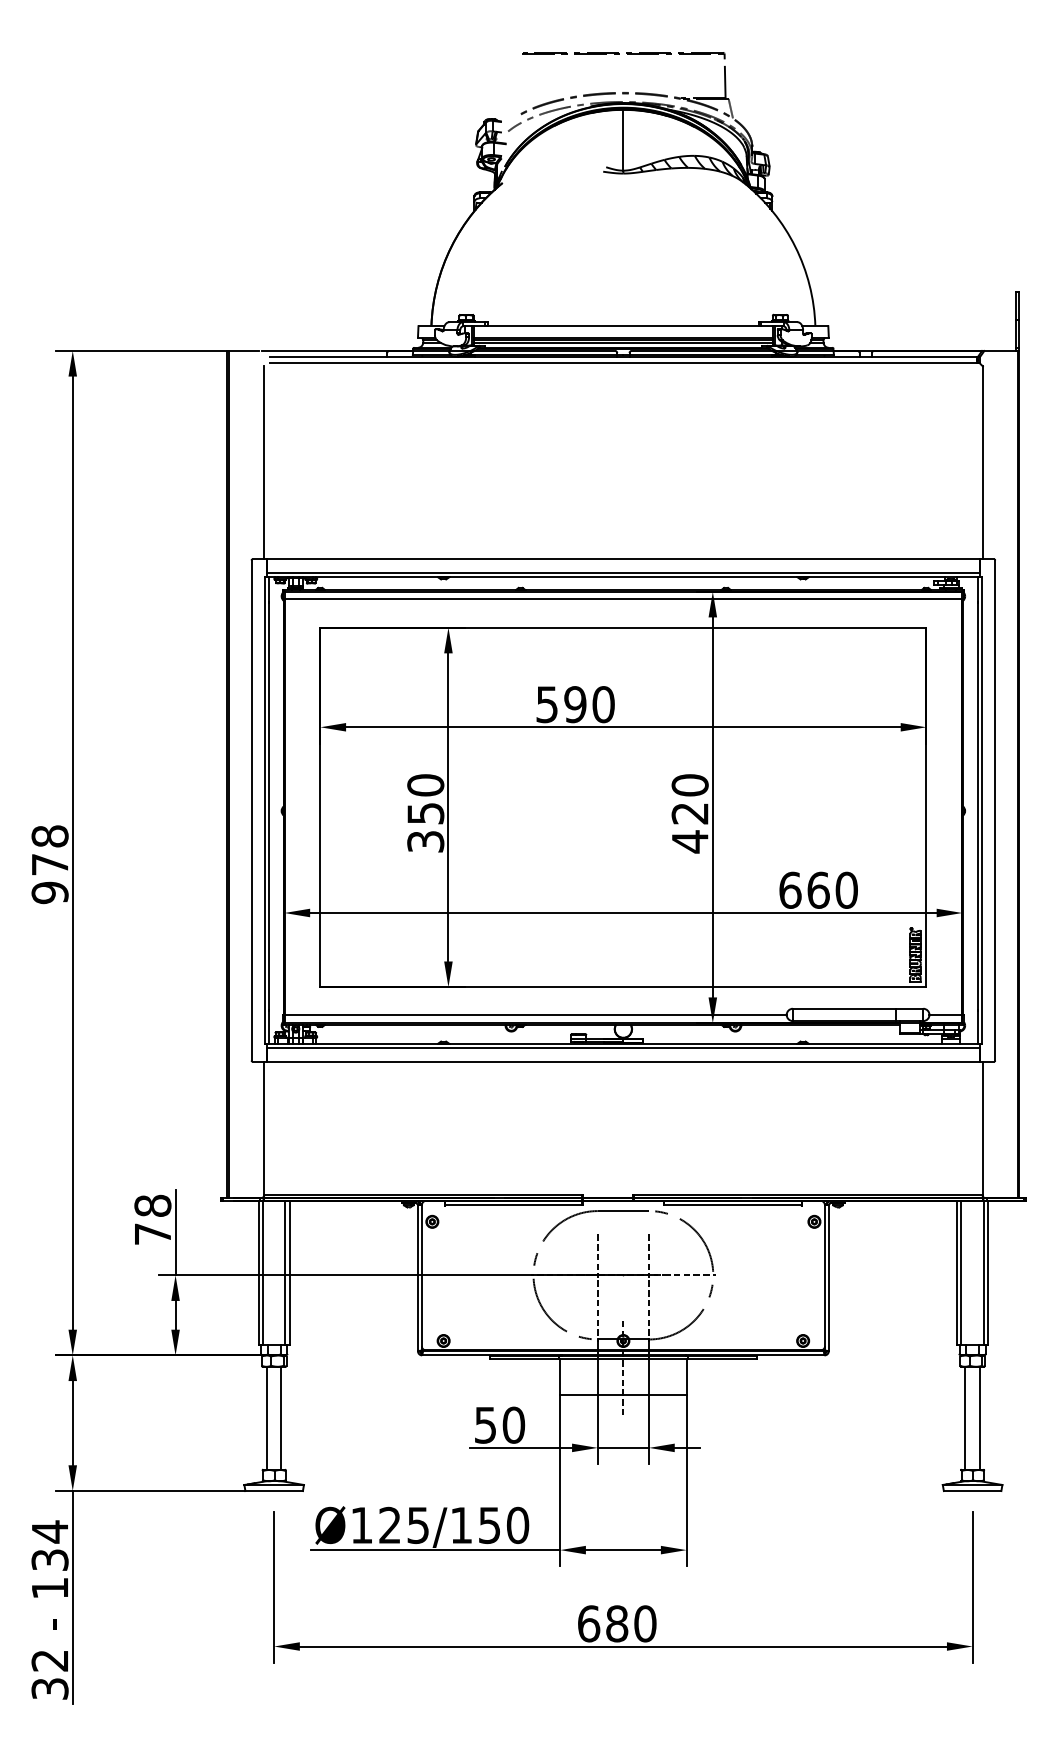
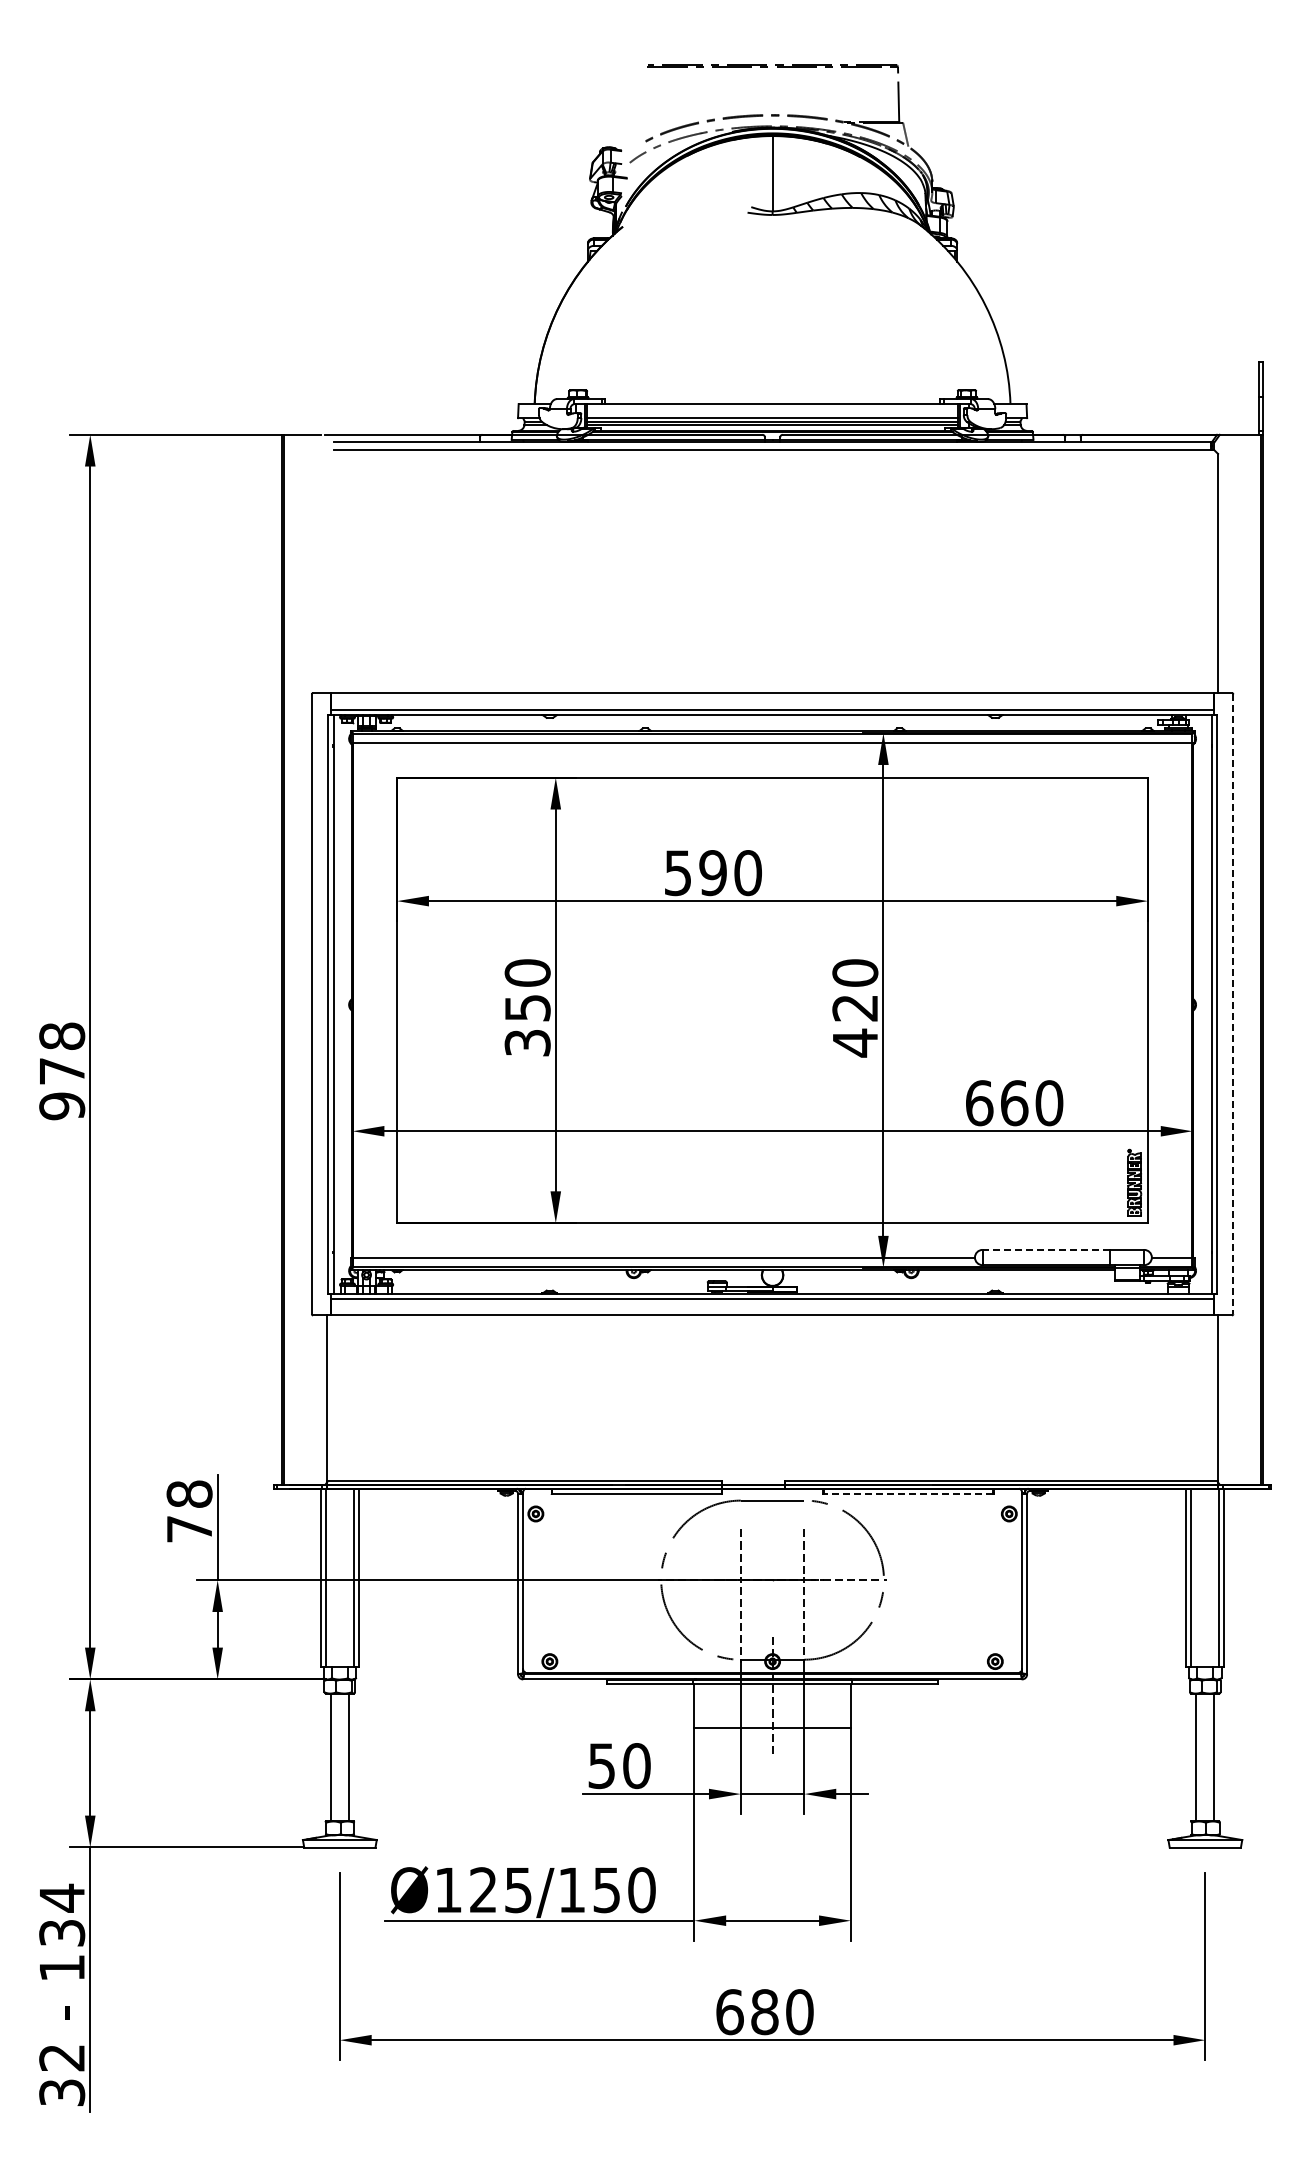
line: (264, 462) -> (327, 573), removed
line: (995, 810) -> (1233, 1004), solid -> dashed
line: (844, 1008) -> (1046, 1249), solid -> dashed
line: (733, 1205) -> (908, 1493), solid -> dashed

